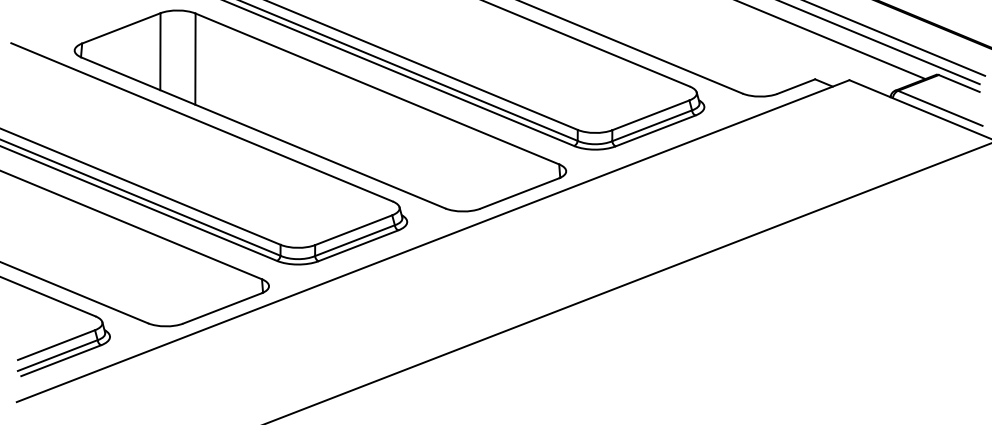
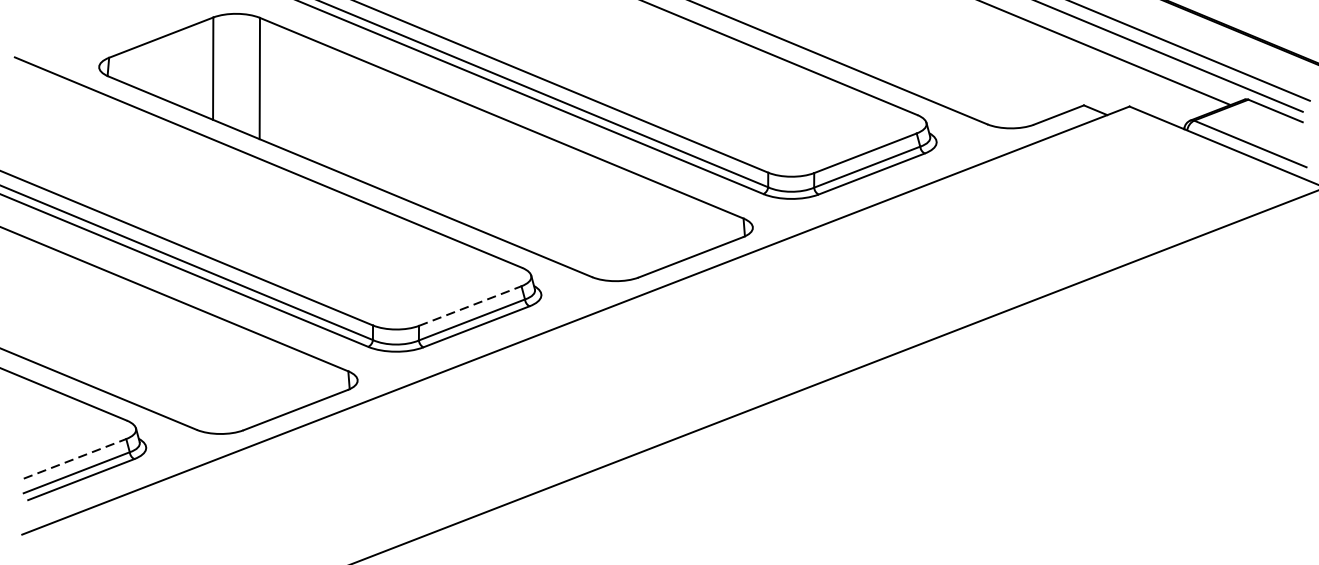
line: (354, 230) -> (471, 306), solid -> dashed
line: (56, 344) -> (75, 458), solid -> dashed

